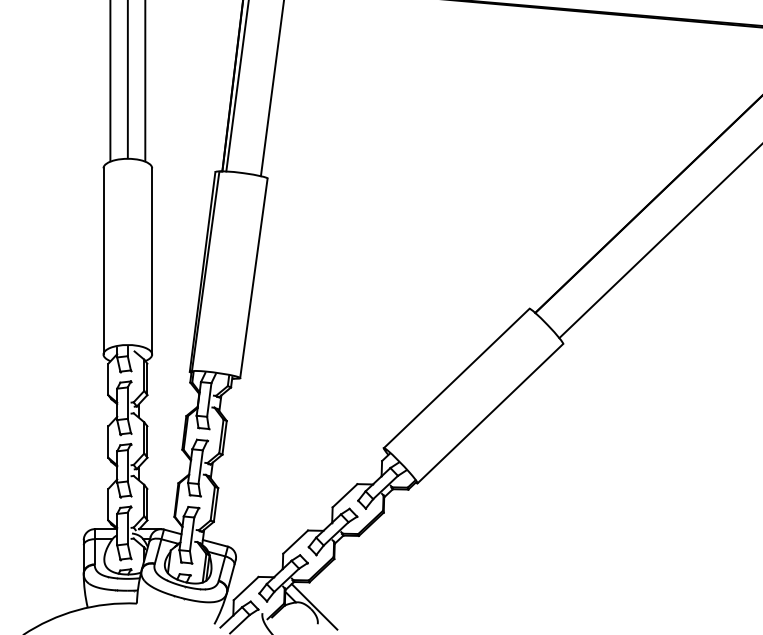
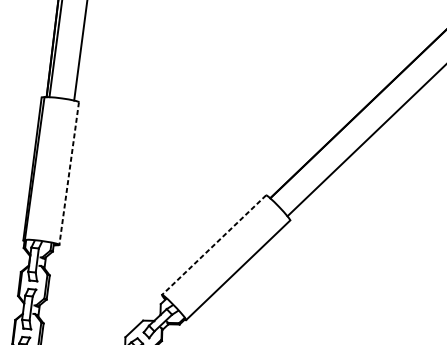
line: (253, 278) -> (68, 173), solid -> dashed
line: (456, 378) -> (213, 245), solid -> dashed

